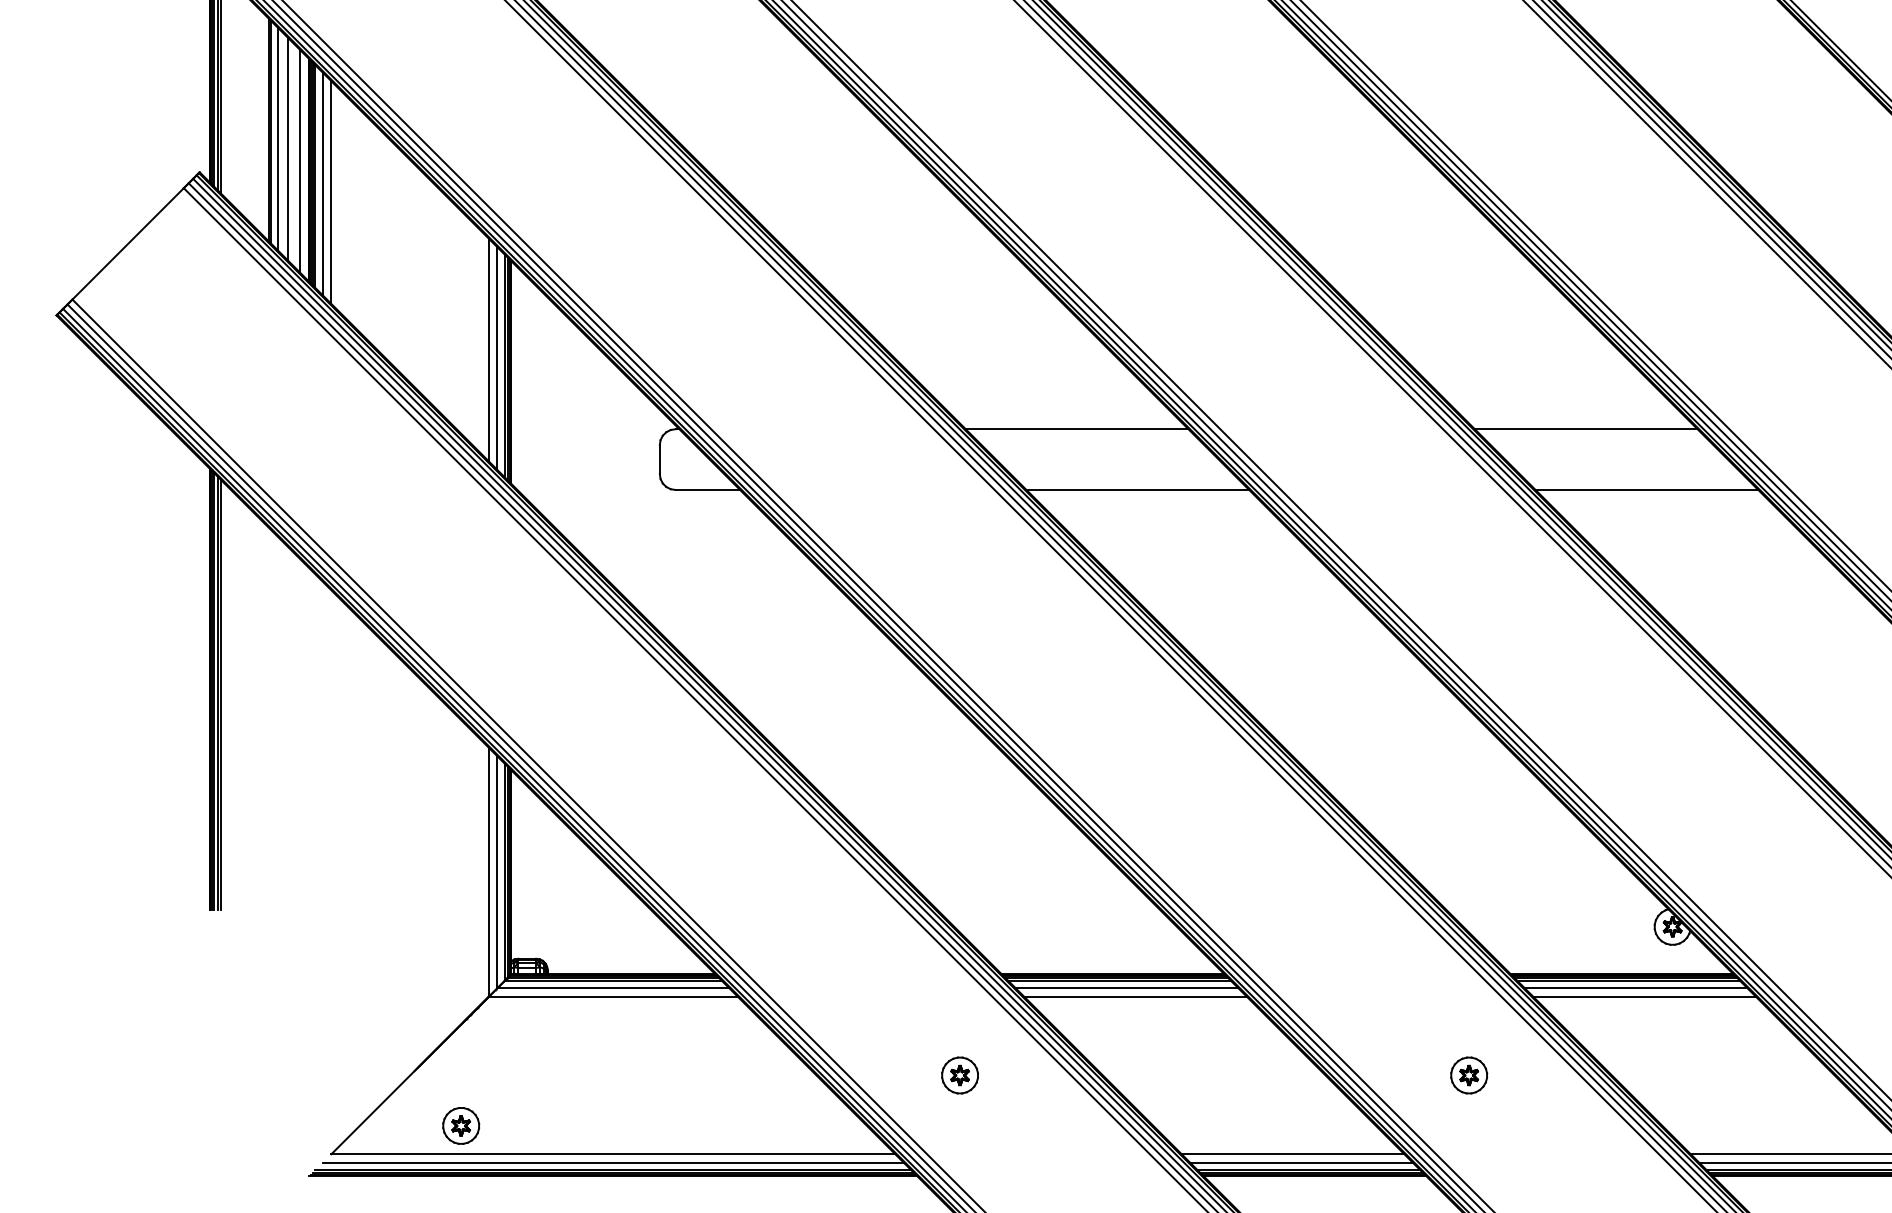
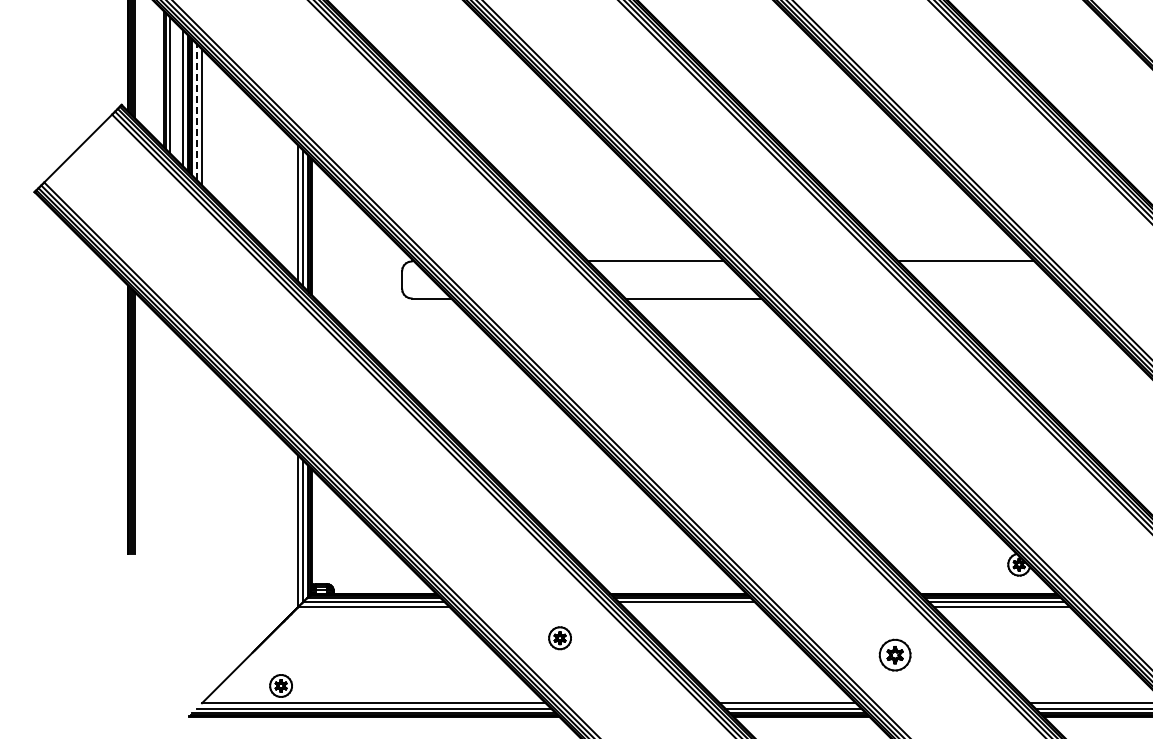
line: (287, 148) -> (175, 90), removed
line: (322, 184) -> (196, 112), solid -> dashed
line: (1646, 489) -> (1003, 298), removed
line: (1134, 997) -> (691, 607), removed
part: (959, 1075) -> (559, 638), moved
part: (1469, 1075) -> (895, 655), size x1.4

